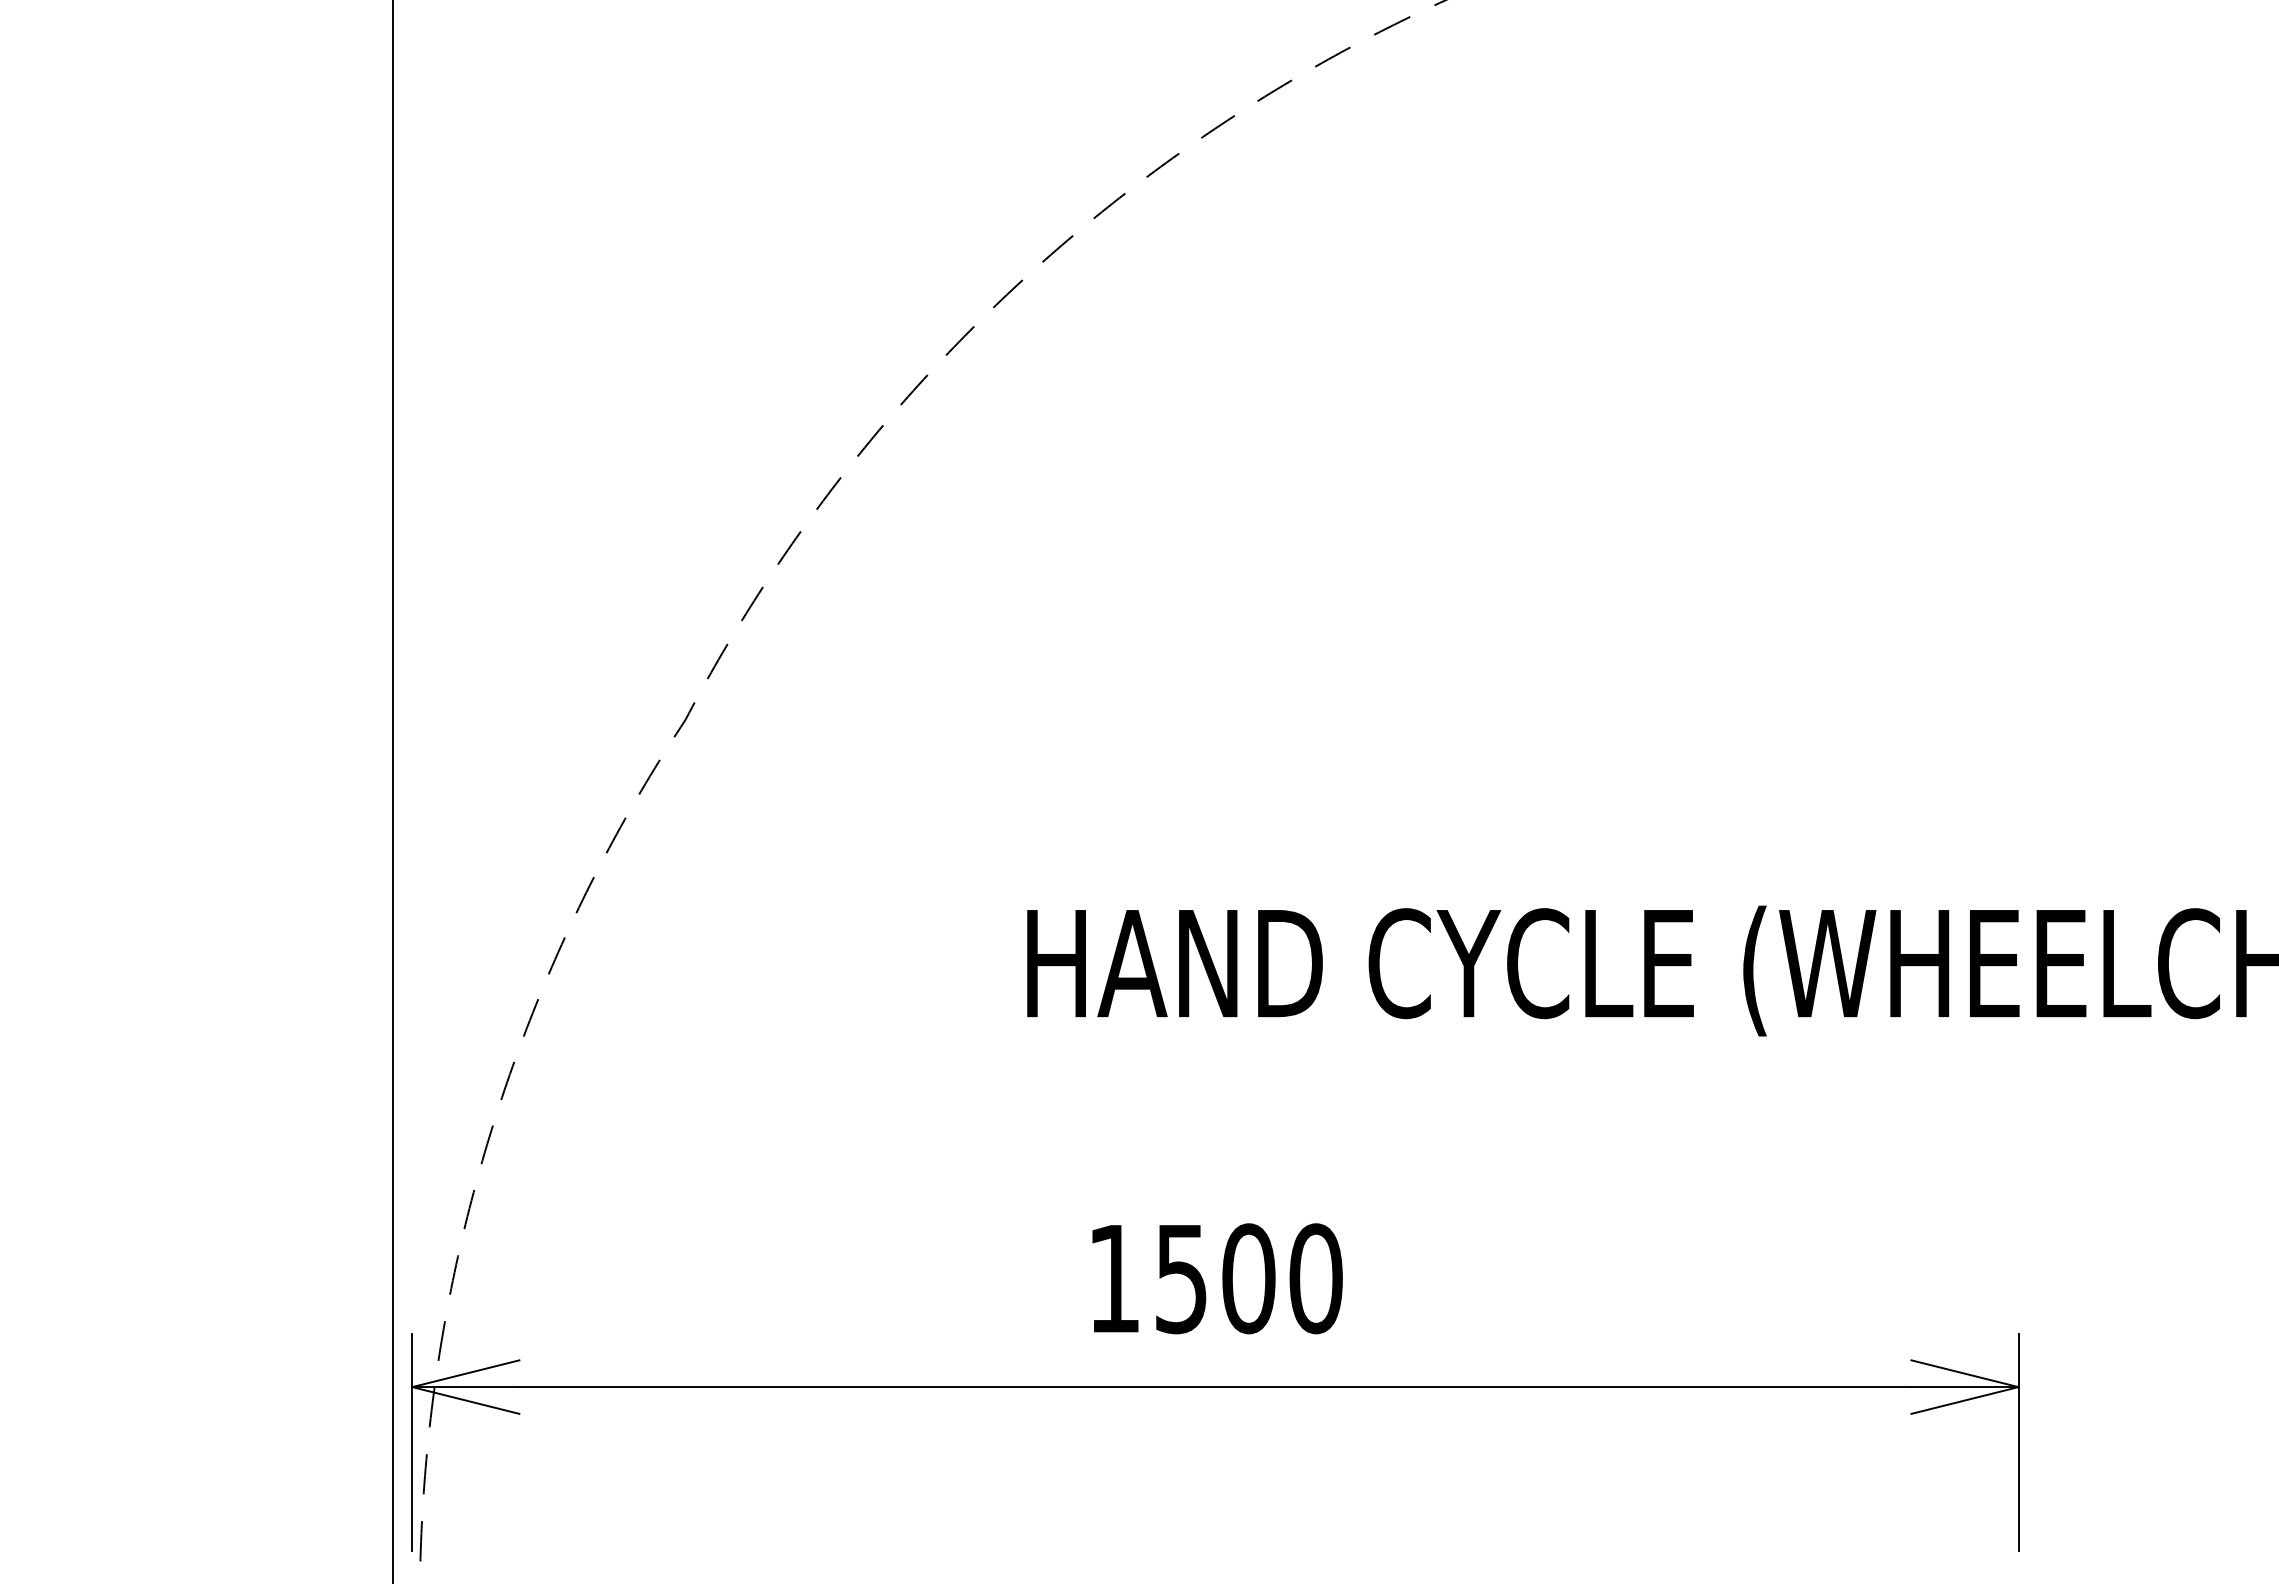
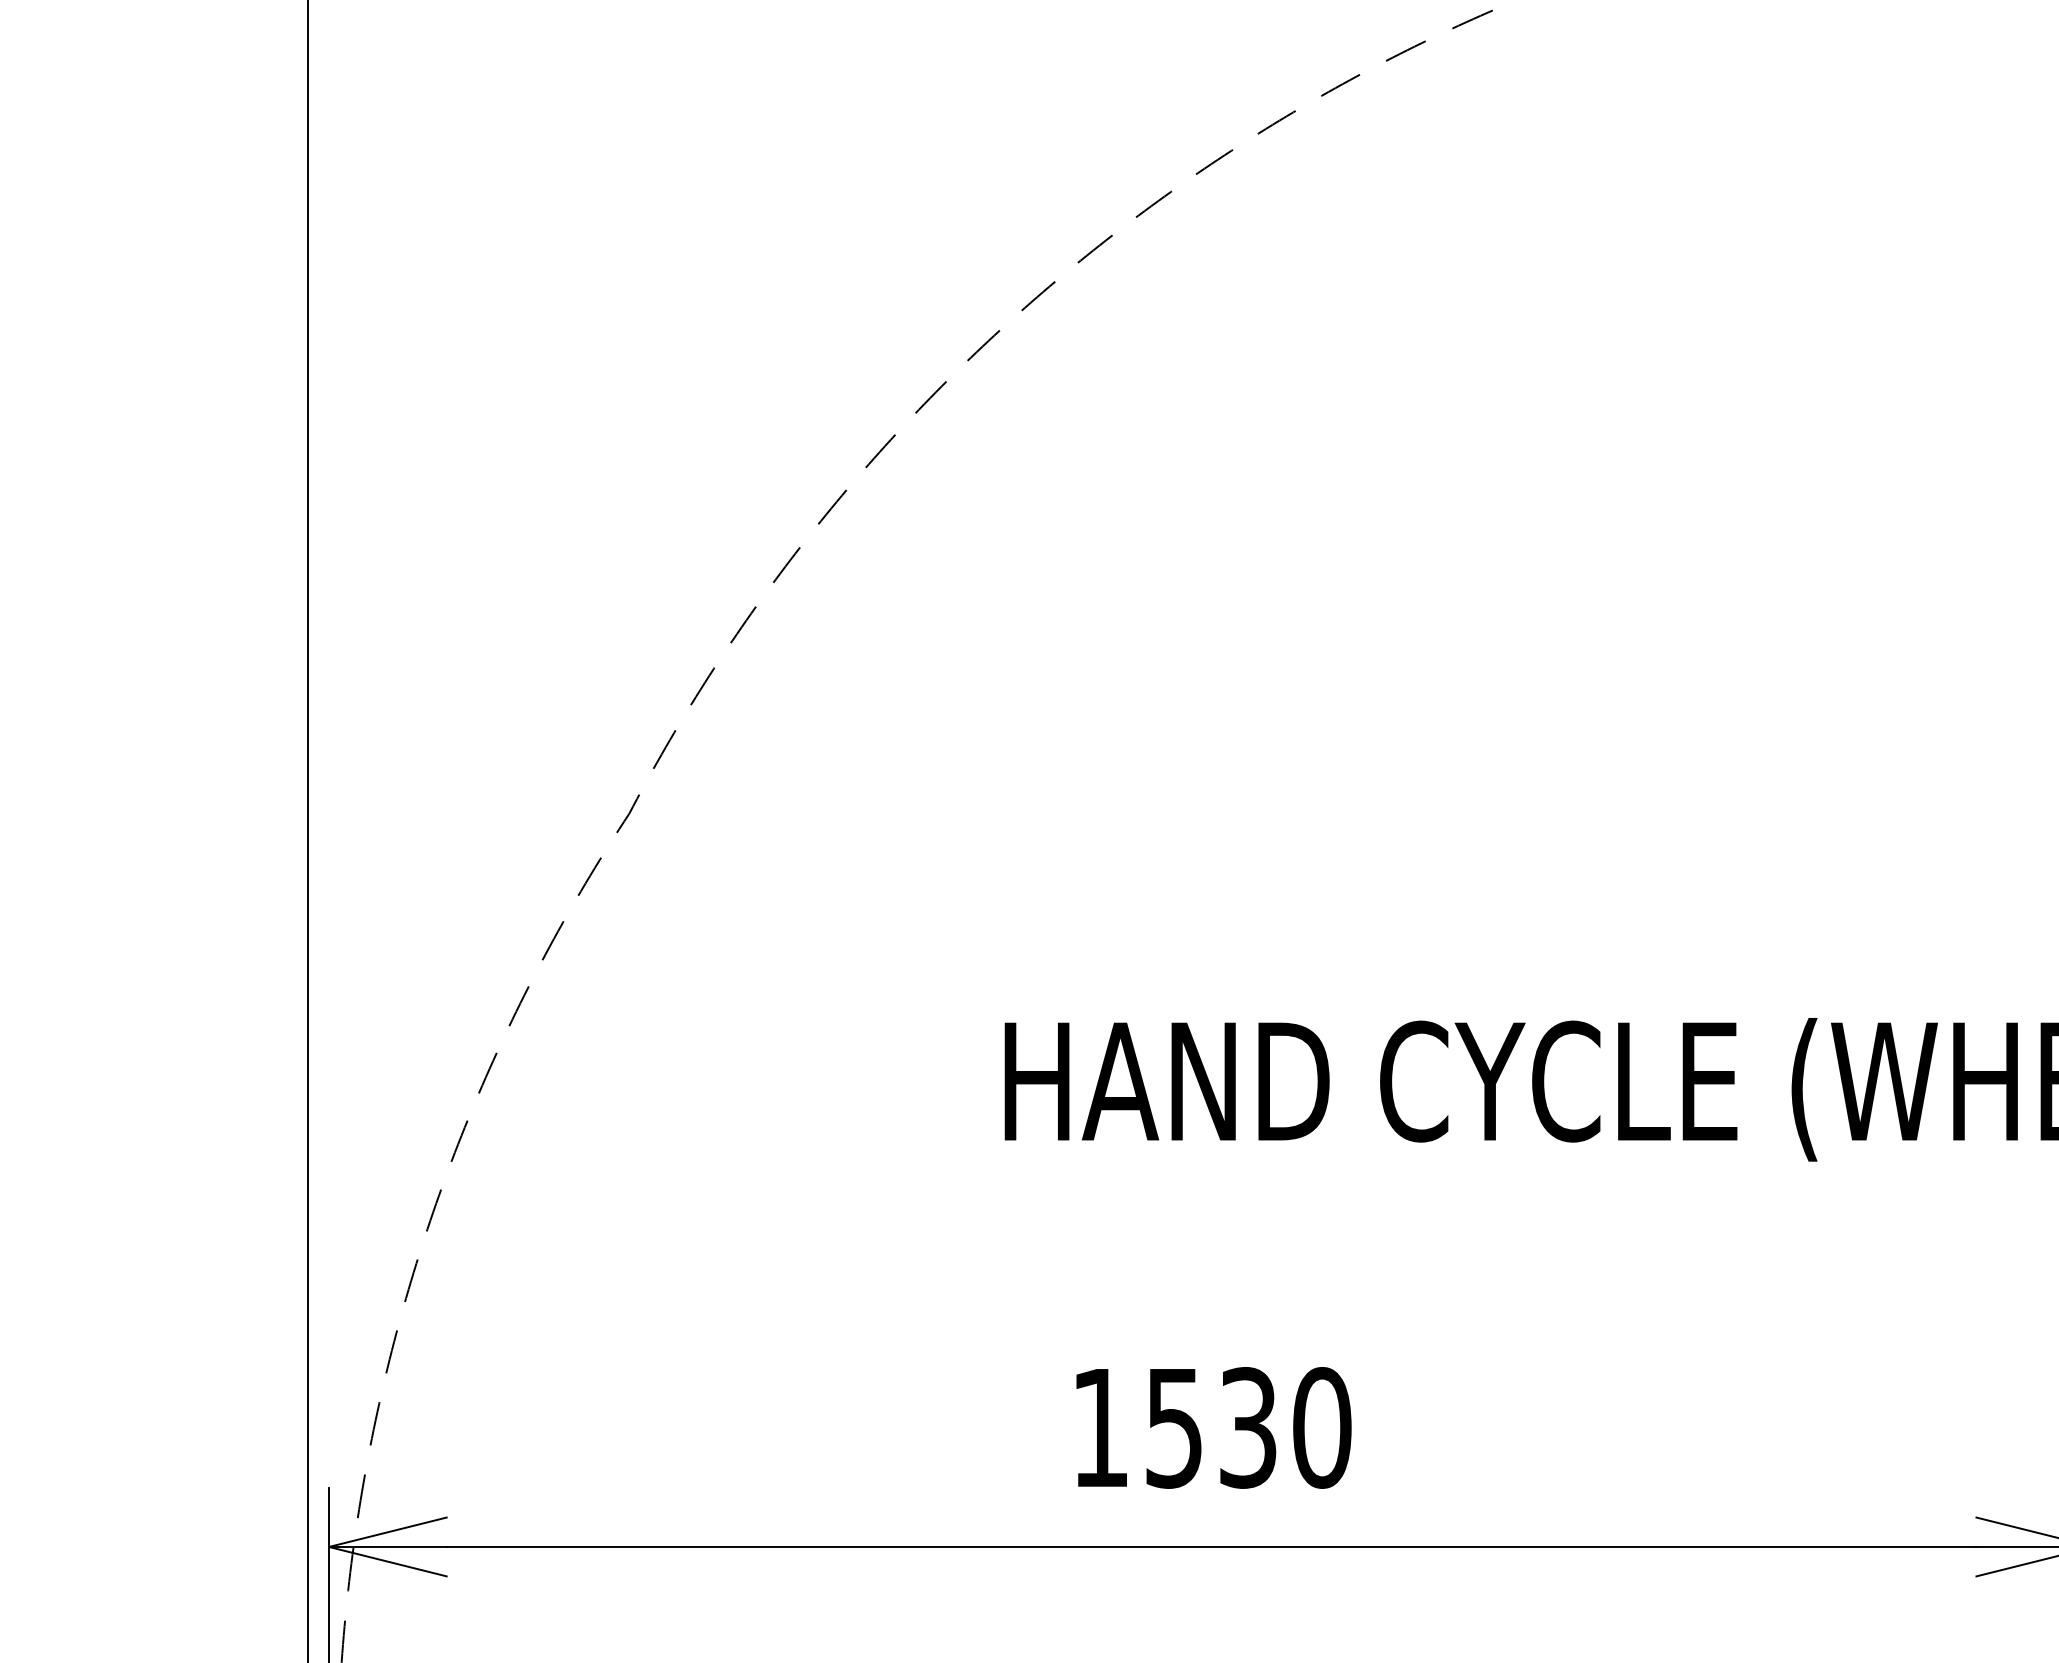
text: (1248, 1278) -> (1247, 1427), 1500 -> 1530

